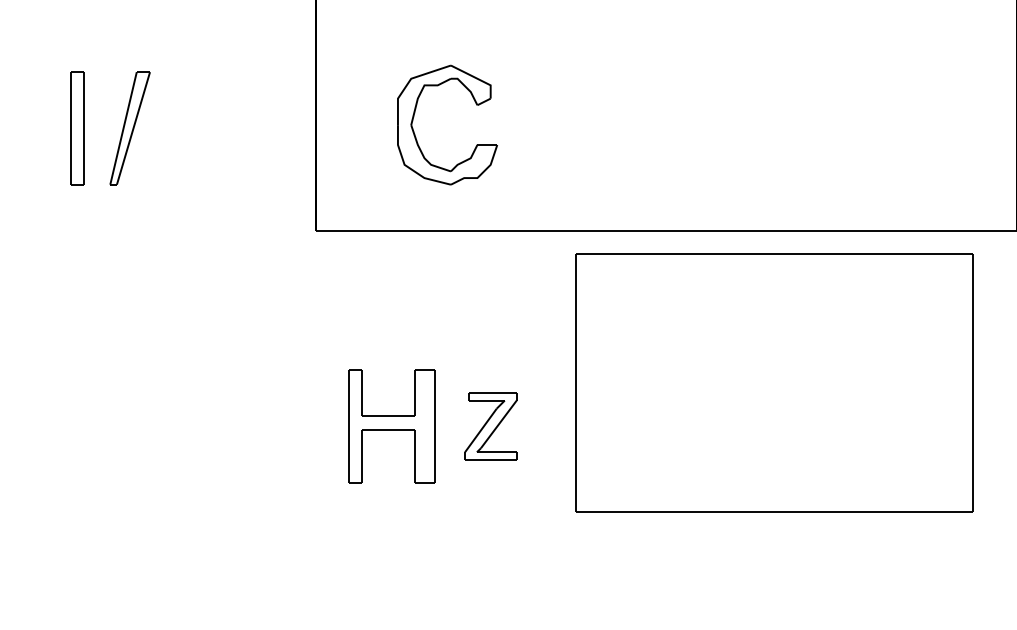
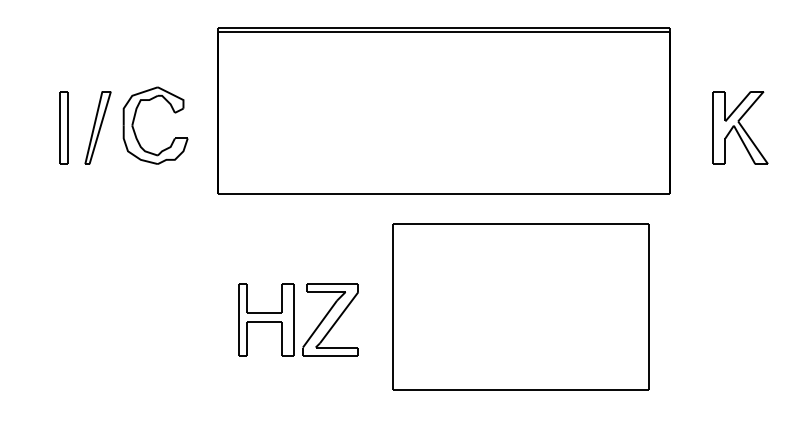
part: (416, 134) -> (135, 131), moved
part: (774, 382) -> (520, 306), moved
part: (490, 425) -> (330, 319), size x1.67

